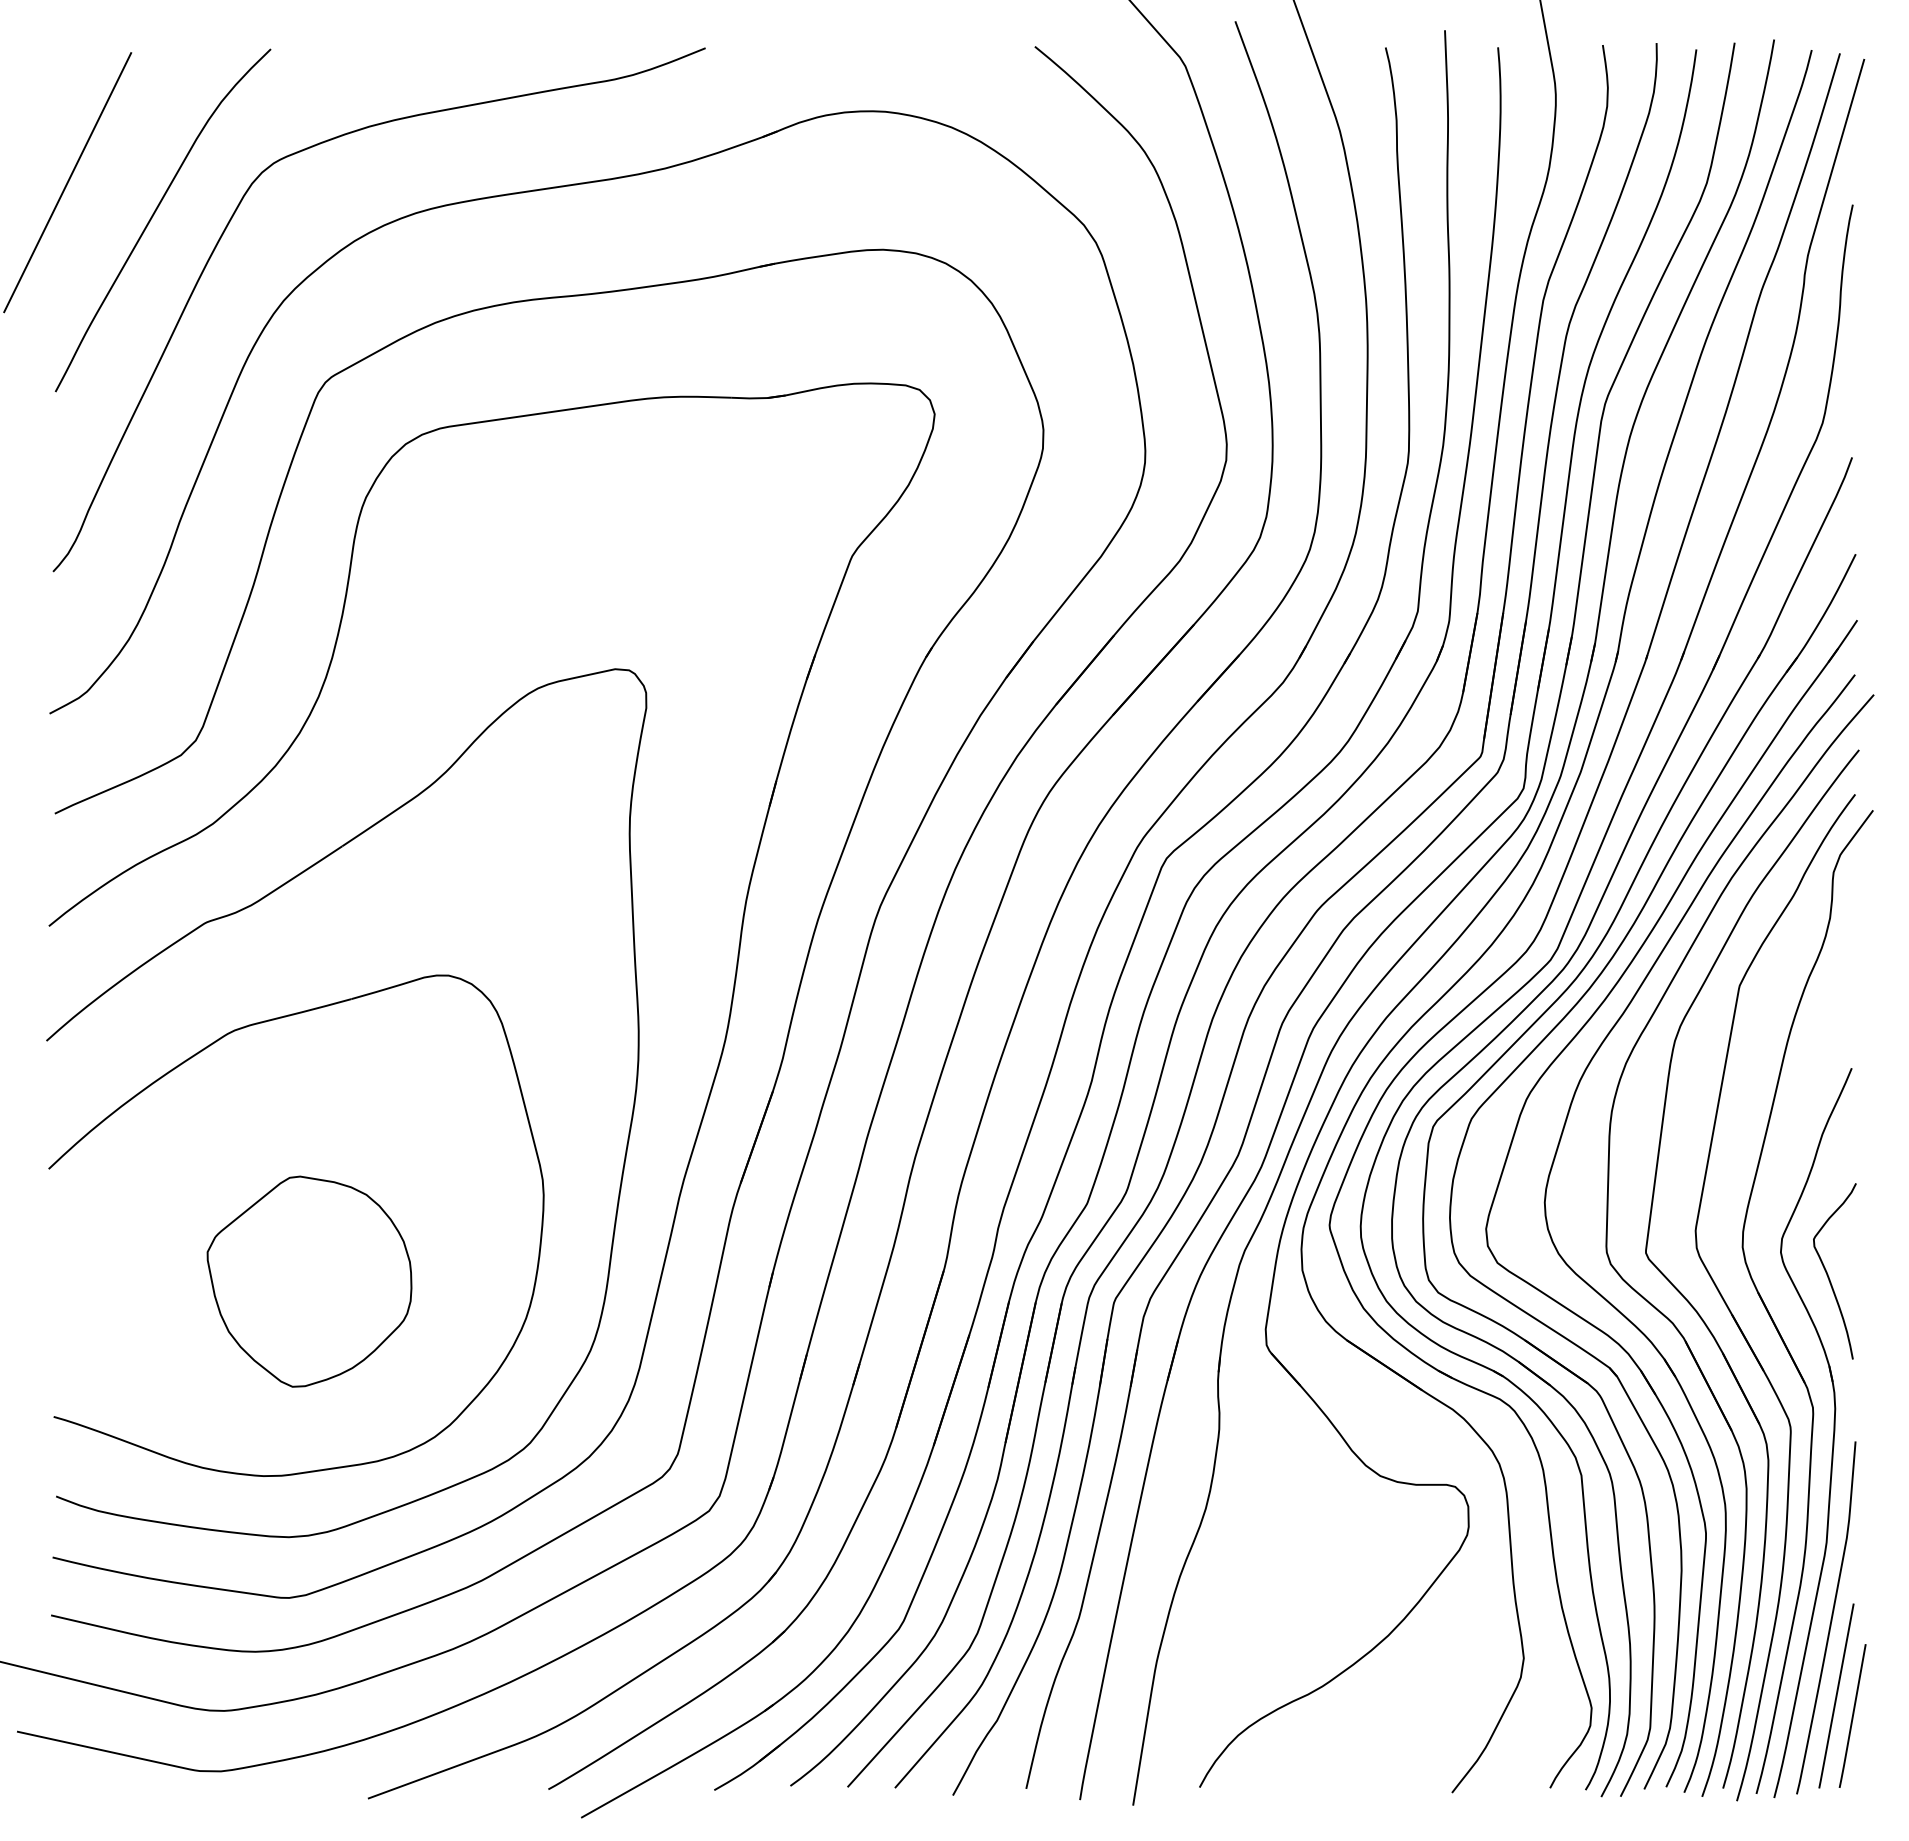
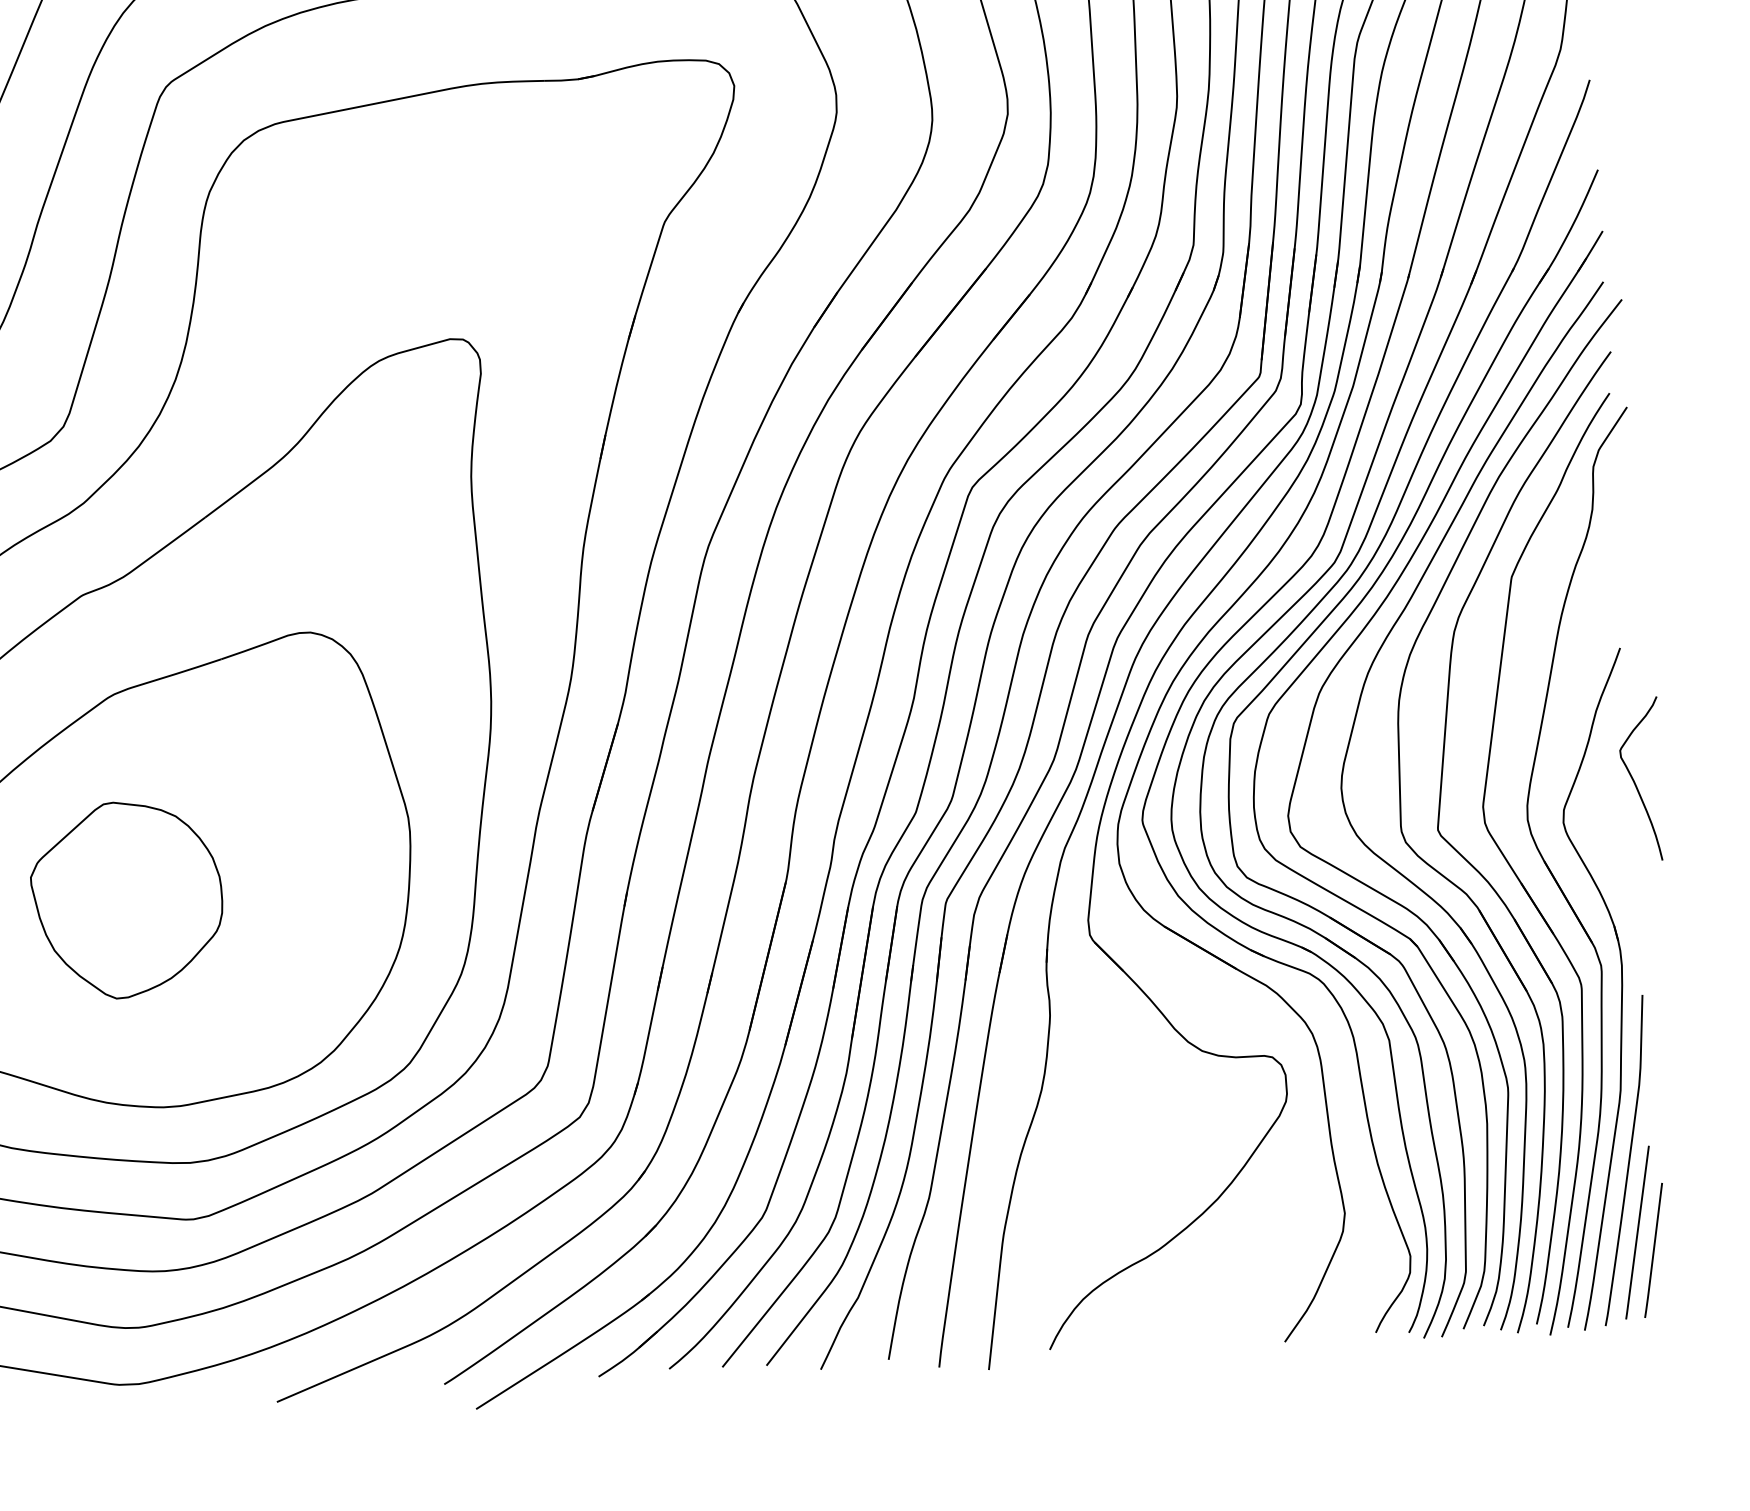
curve: (1828, 1274) -> (1635, 782), moved
part: (309, 1281) -> (127, 899), moved

